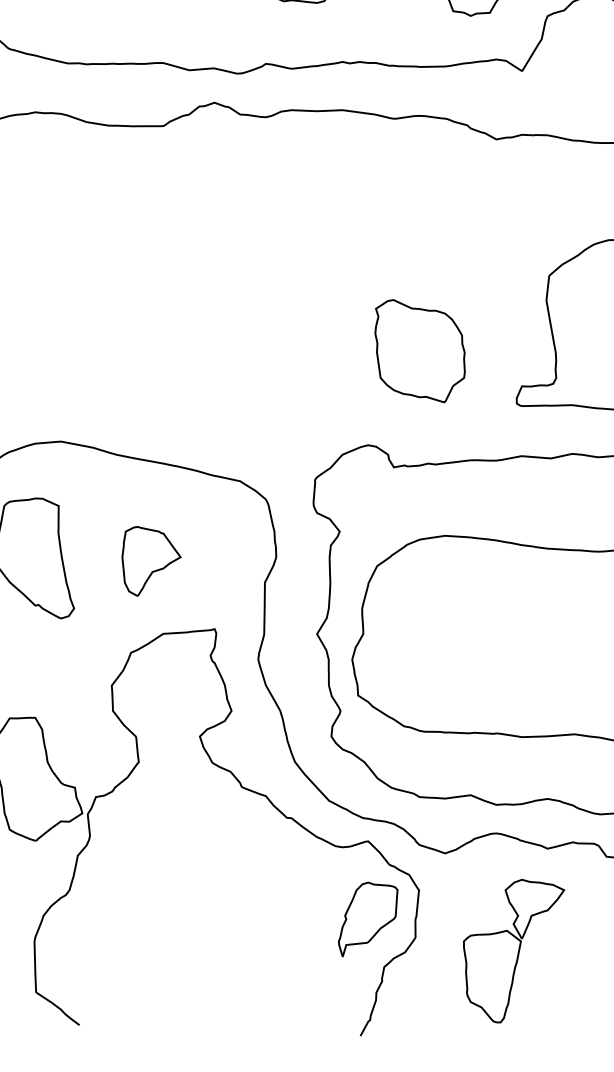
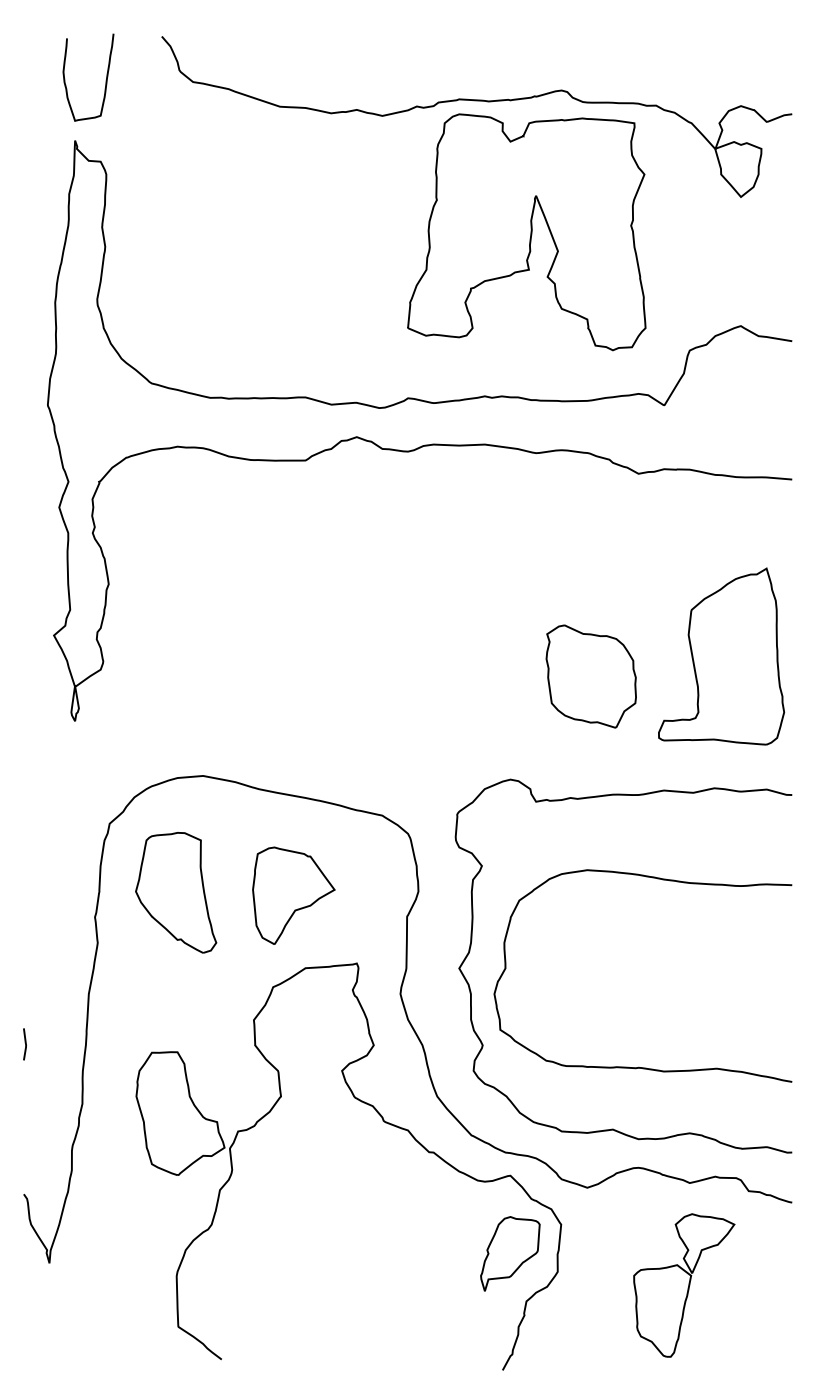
part: (419, 351) -> (590, 676), moved
part: (151, 561) -> (293, 895), size x1.4
part: (514, 951) -> (684, 1285), moved

